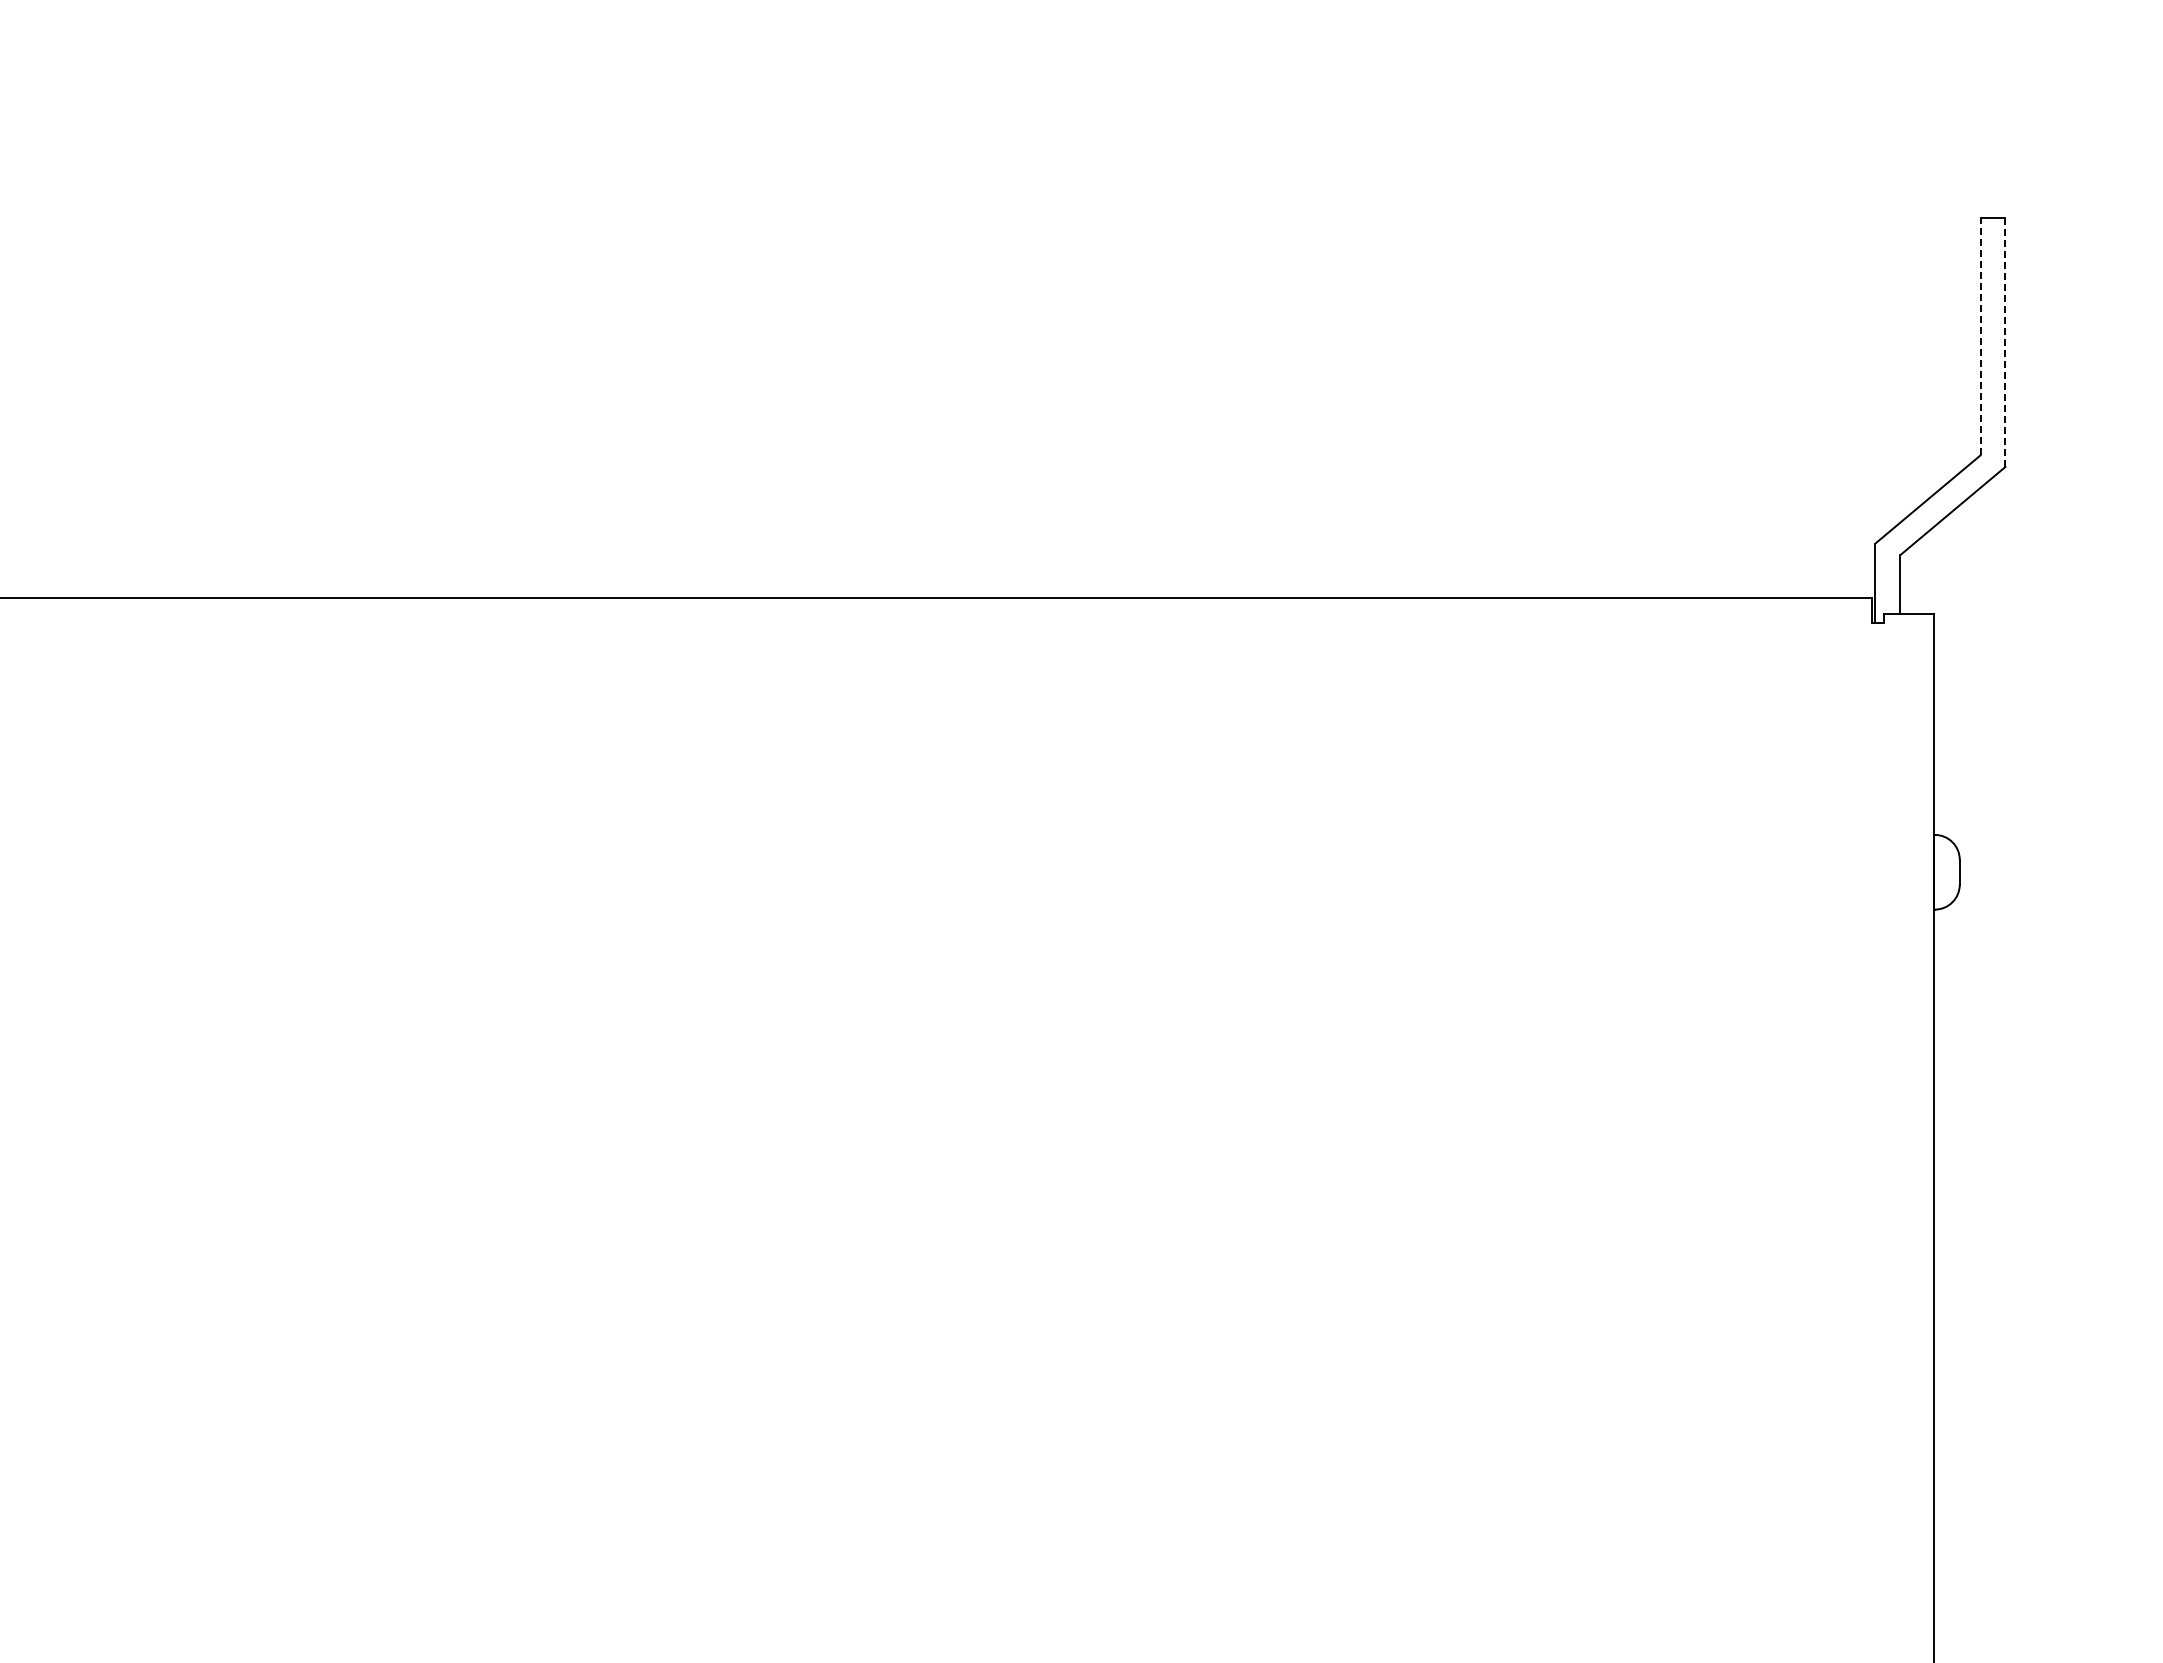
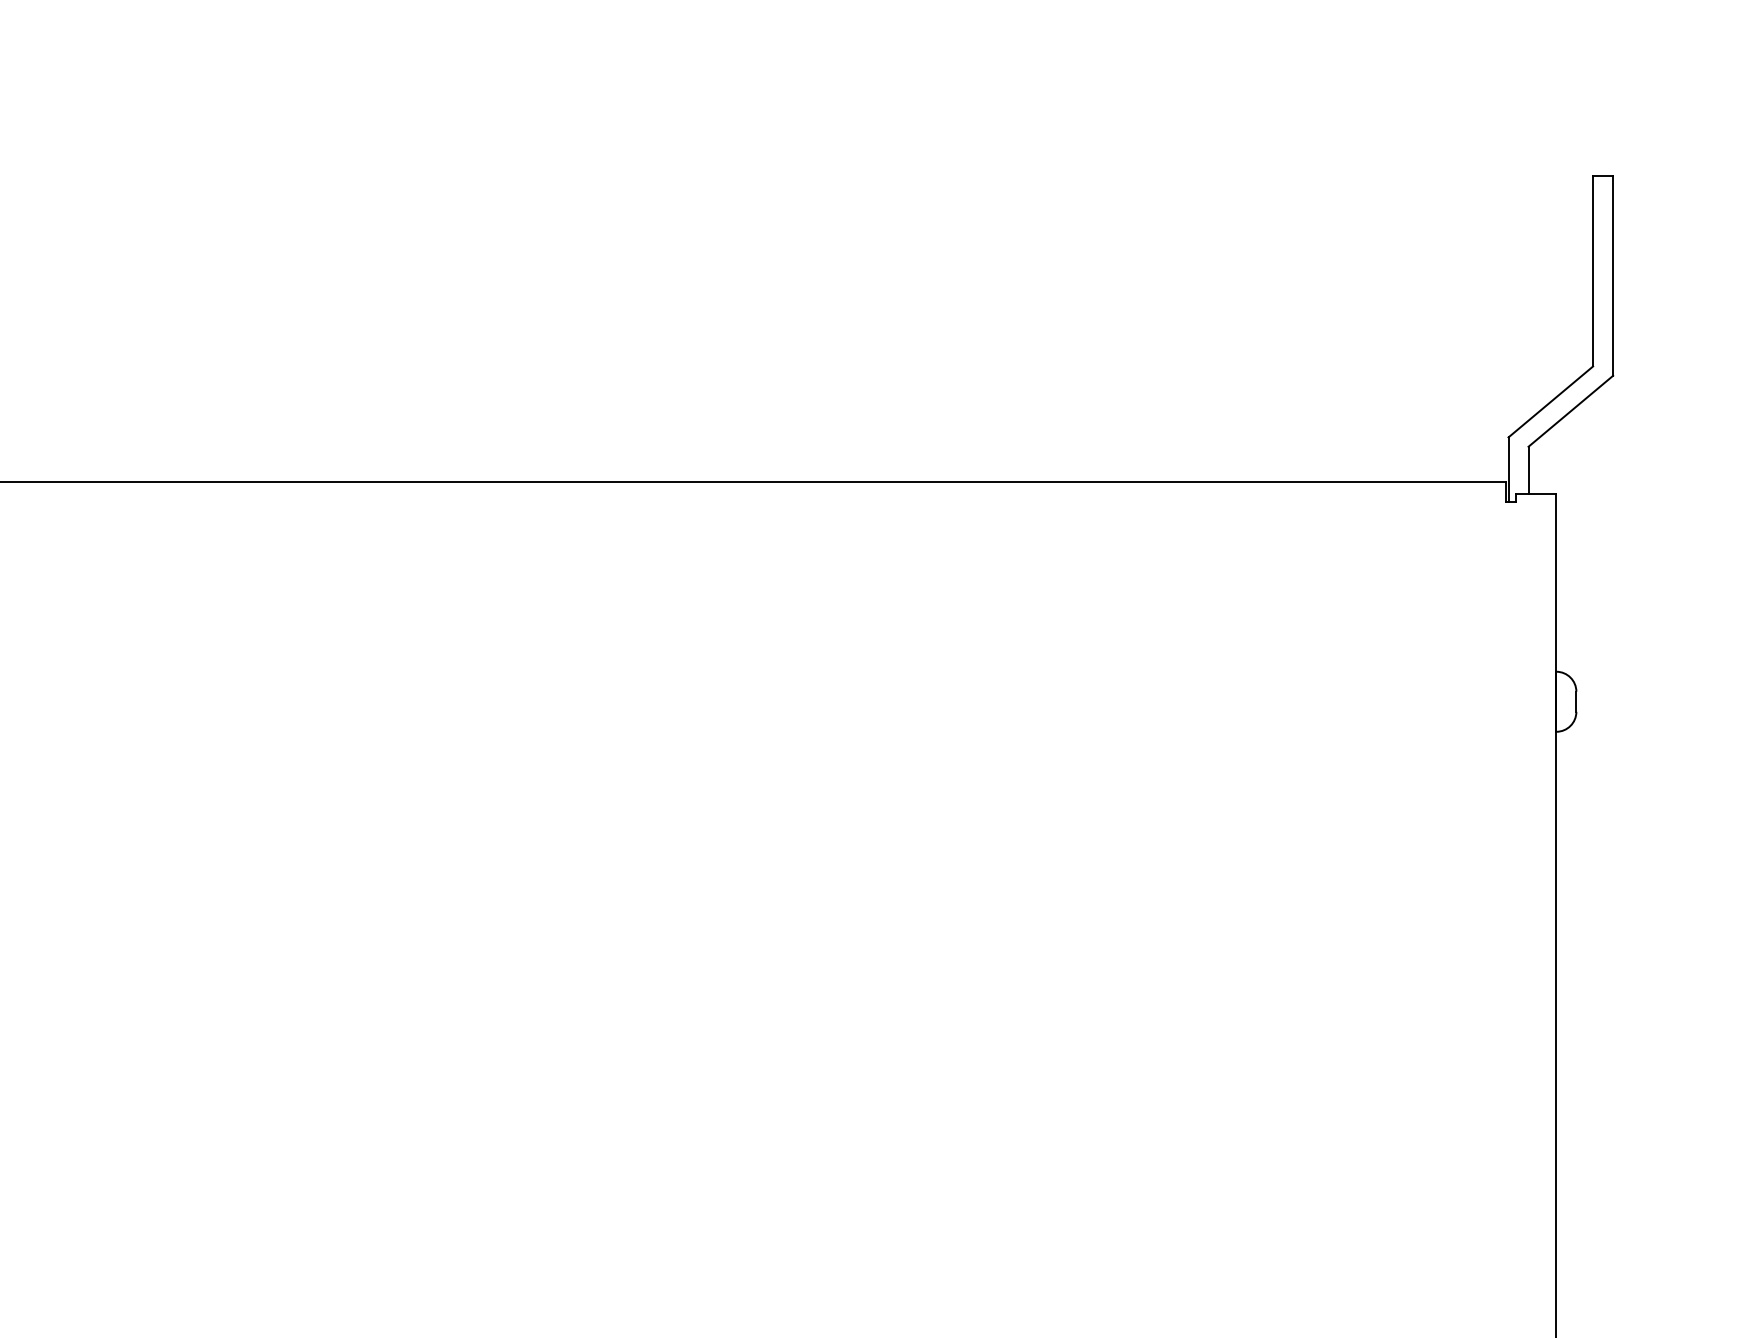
line: (1980, 336) -> (1593, 270), dashed -> solid
line: (2005, 342) -> (1613, 275), dashed -> solid

